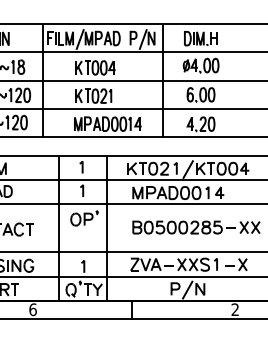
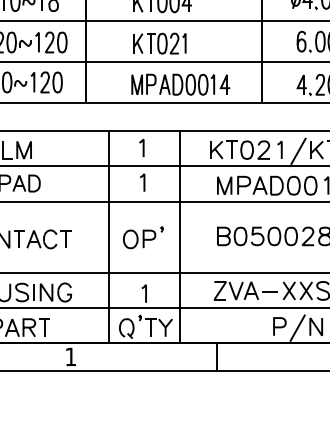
part: (84, 218) -> (143, 237), moved
text: (32, 309) -> (70, 356), 6 -> 1

